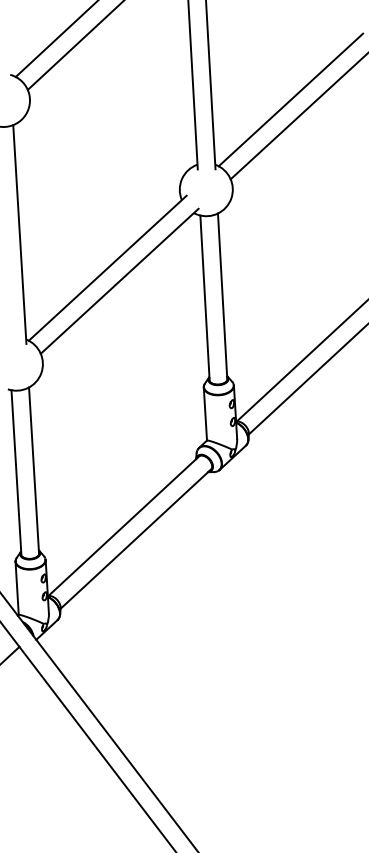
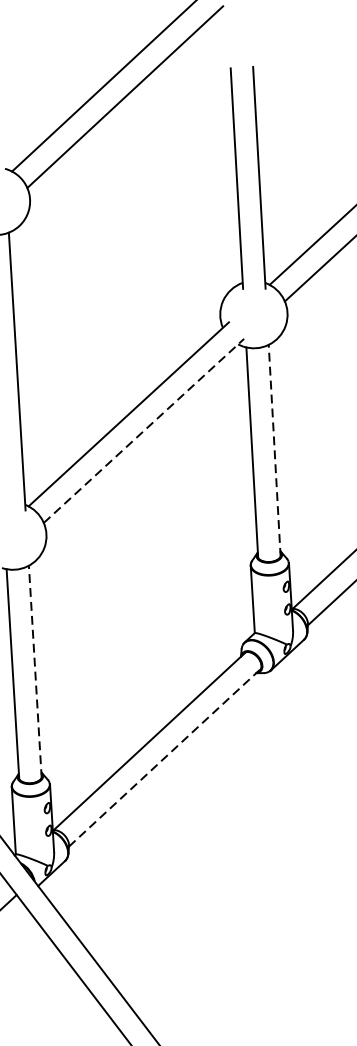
line: (120, 280) -> (145, 429), solid -> dashed
line: (222, 297) -> (274, 451), solid -> dashed
line: (34, 471) -> (35, 672), solid -> dashed
line: (136, 538) -> (165, 757), solid -> dashed

